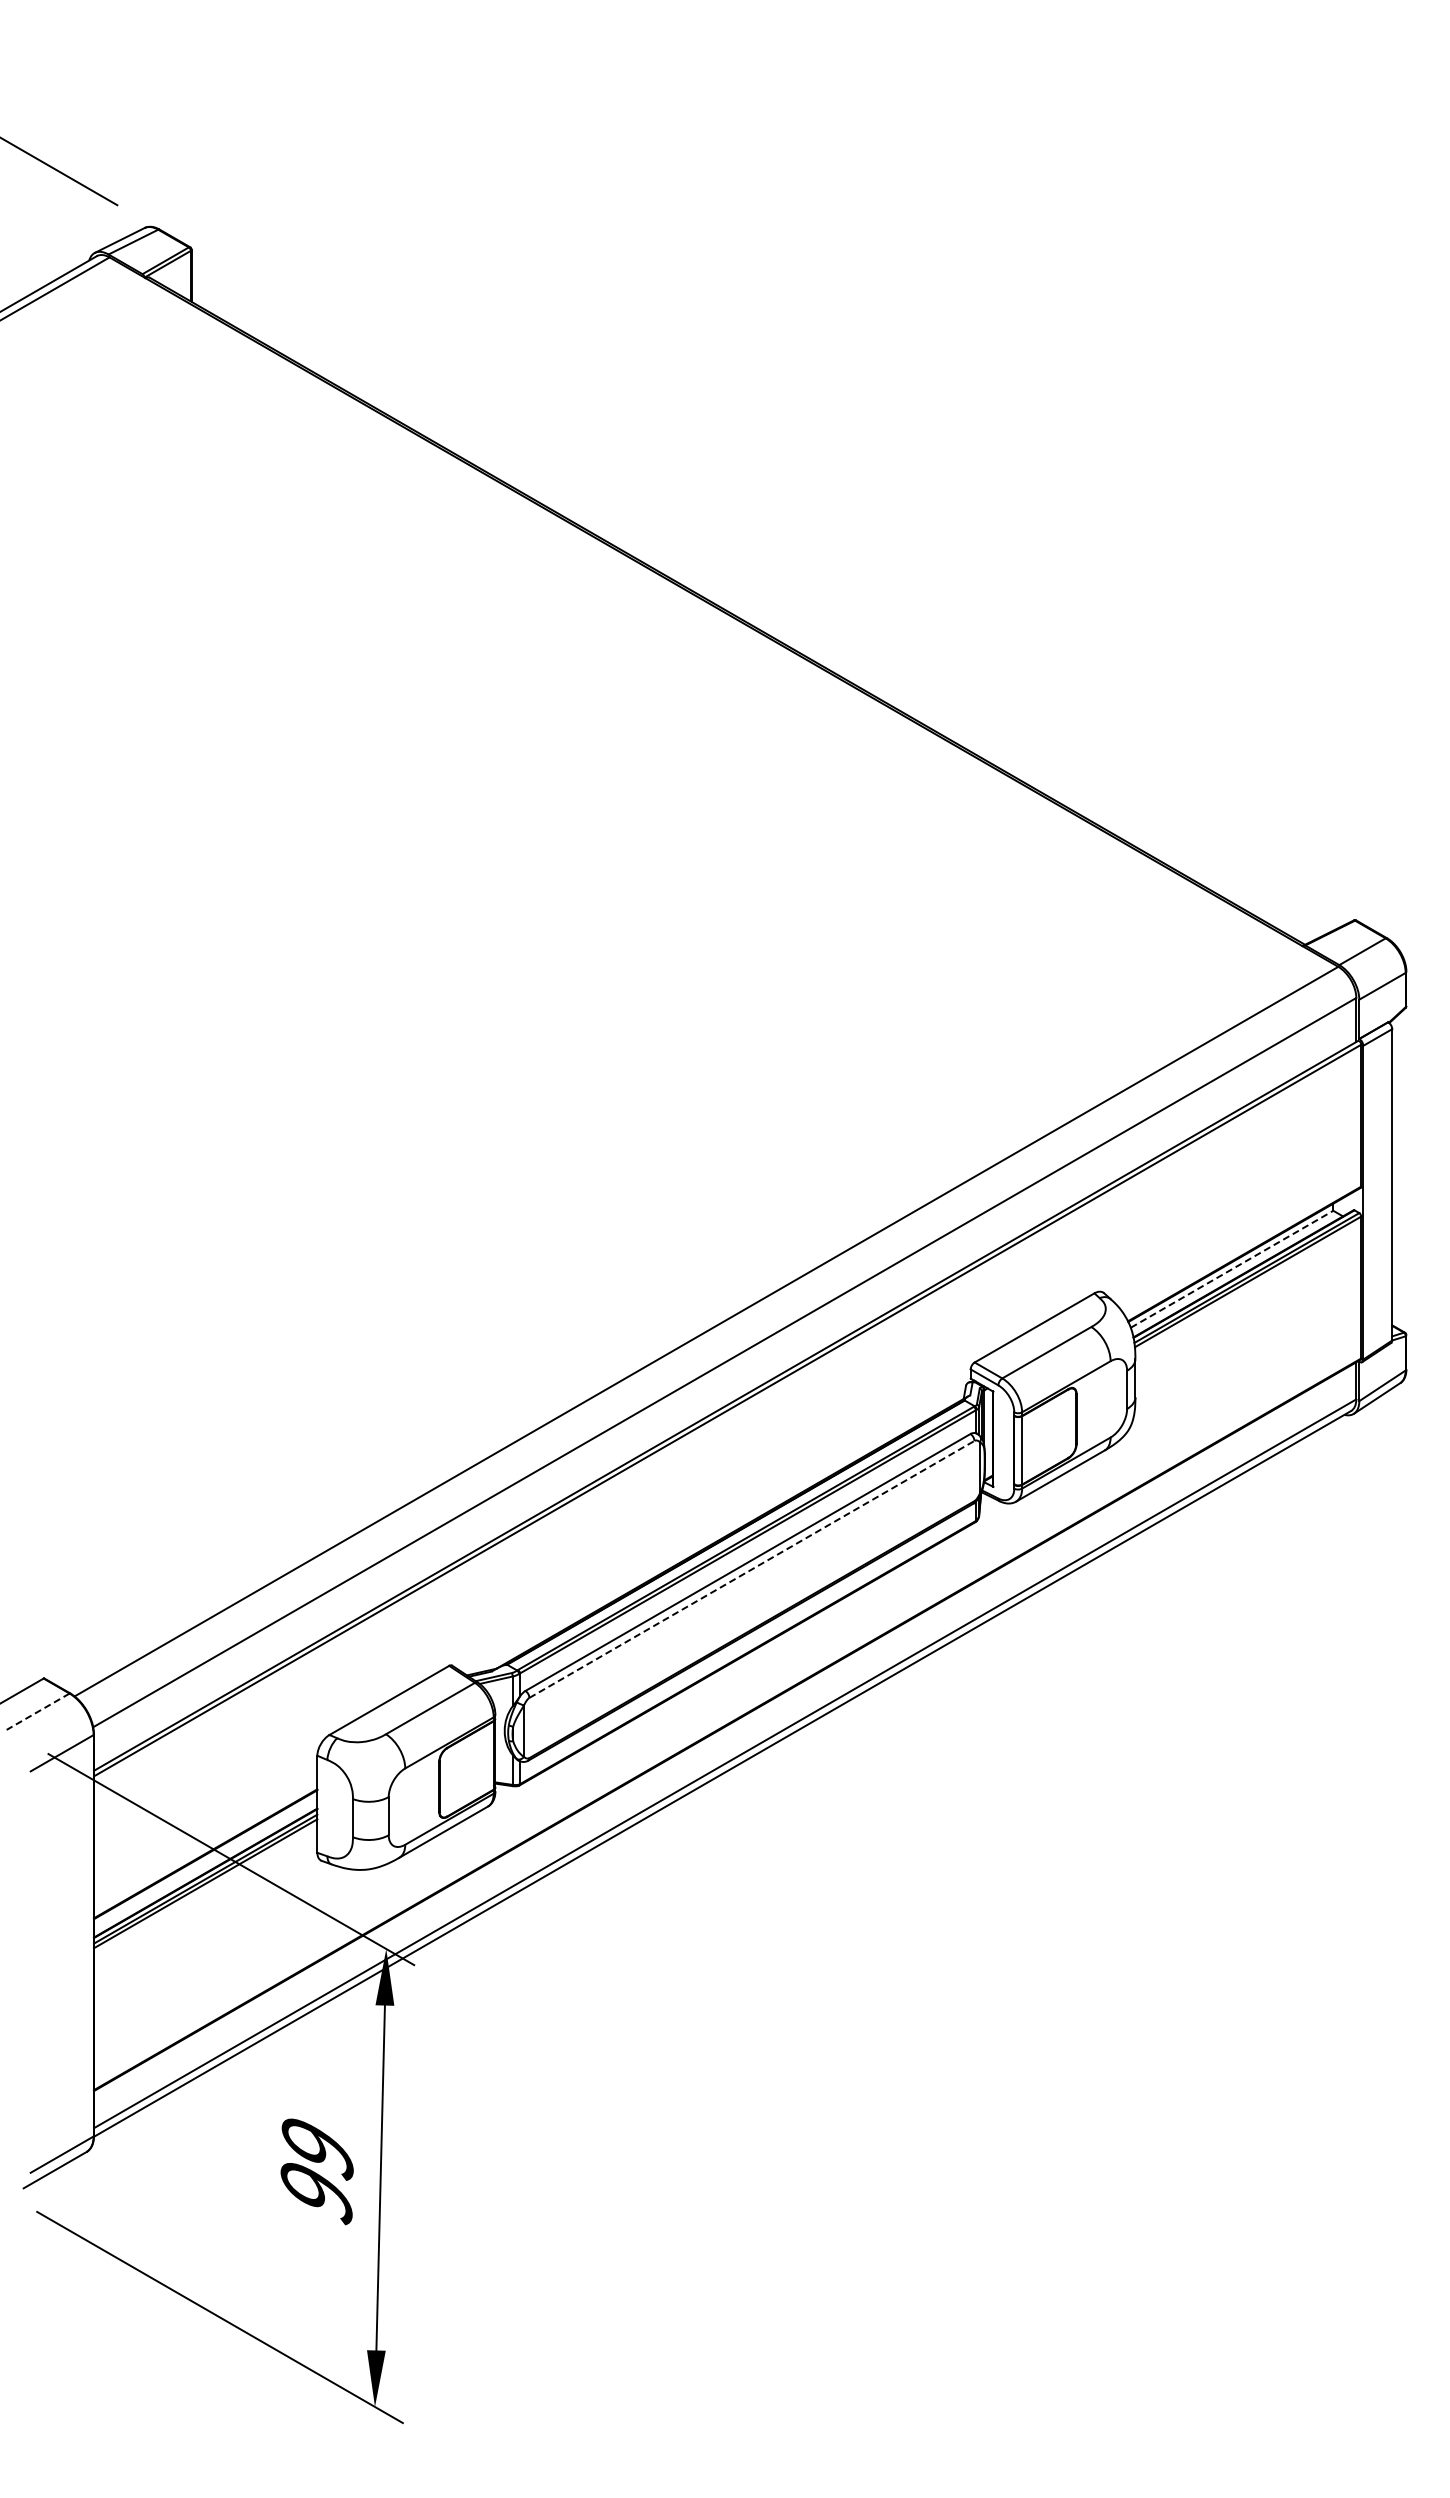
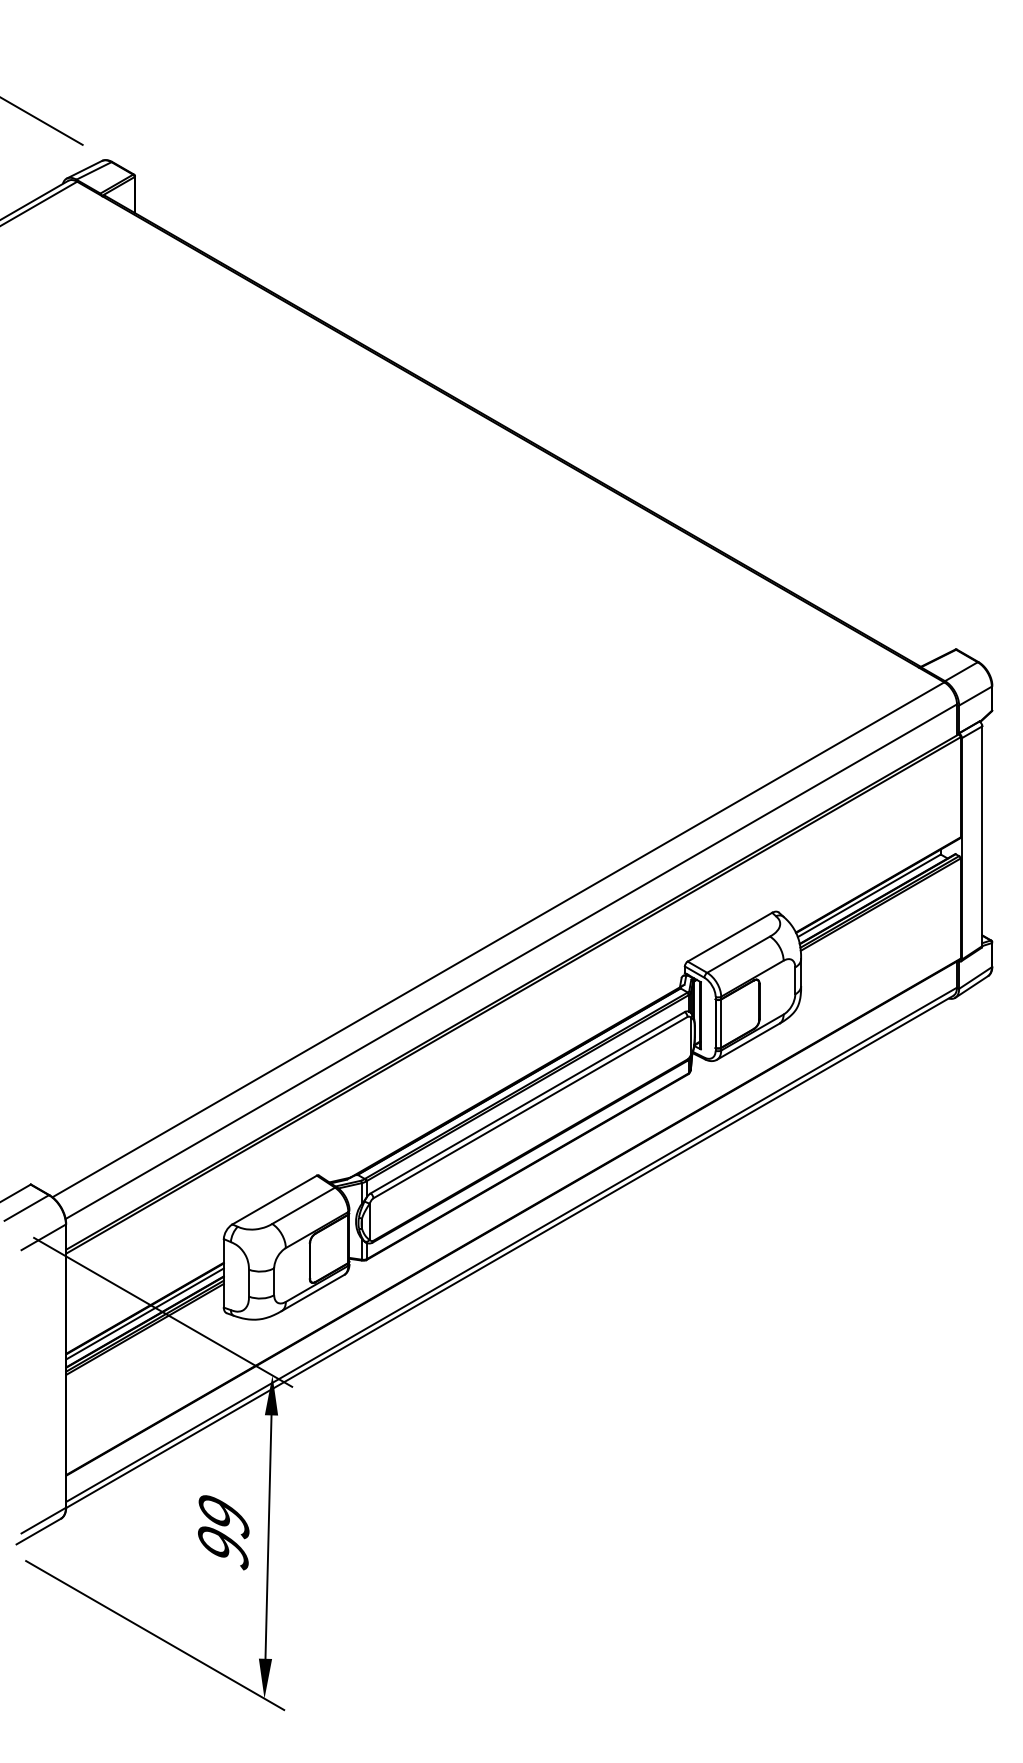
line: (1232, 1269) -> (869, 895), dashed -> solid
line: (751, 1569) -> (530, 1107), dashed -> solid
line: (37, 1711) -> (26, 1207), dashed -> solid
line: (205, 1861) -> (144, 1313), added

